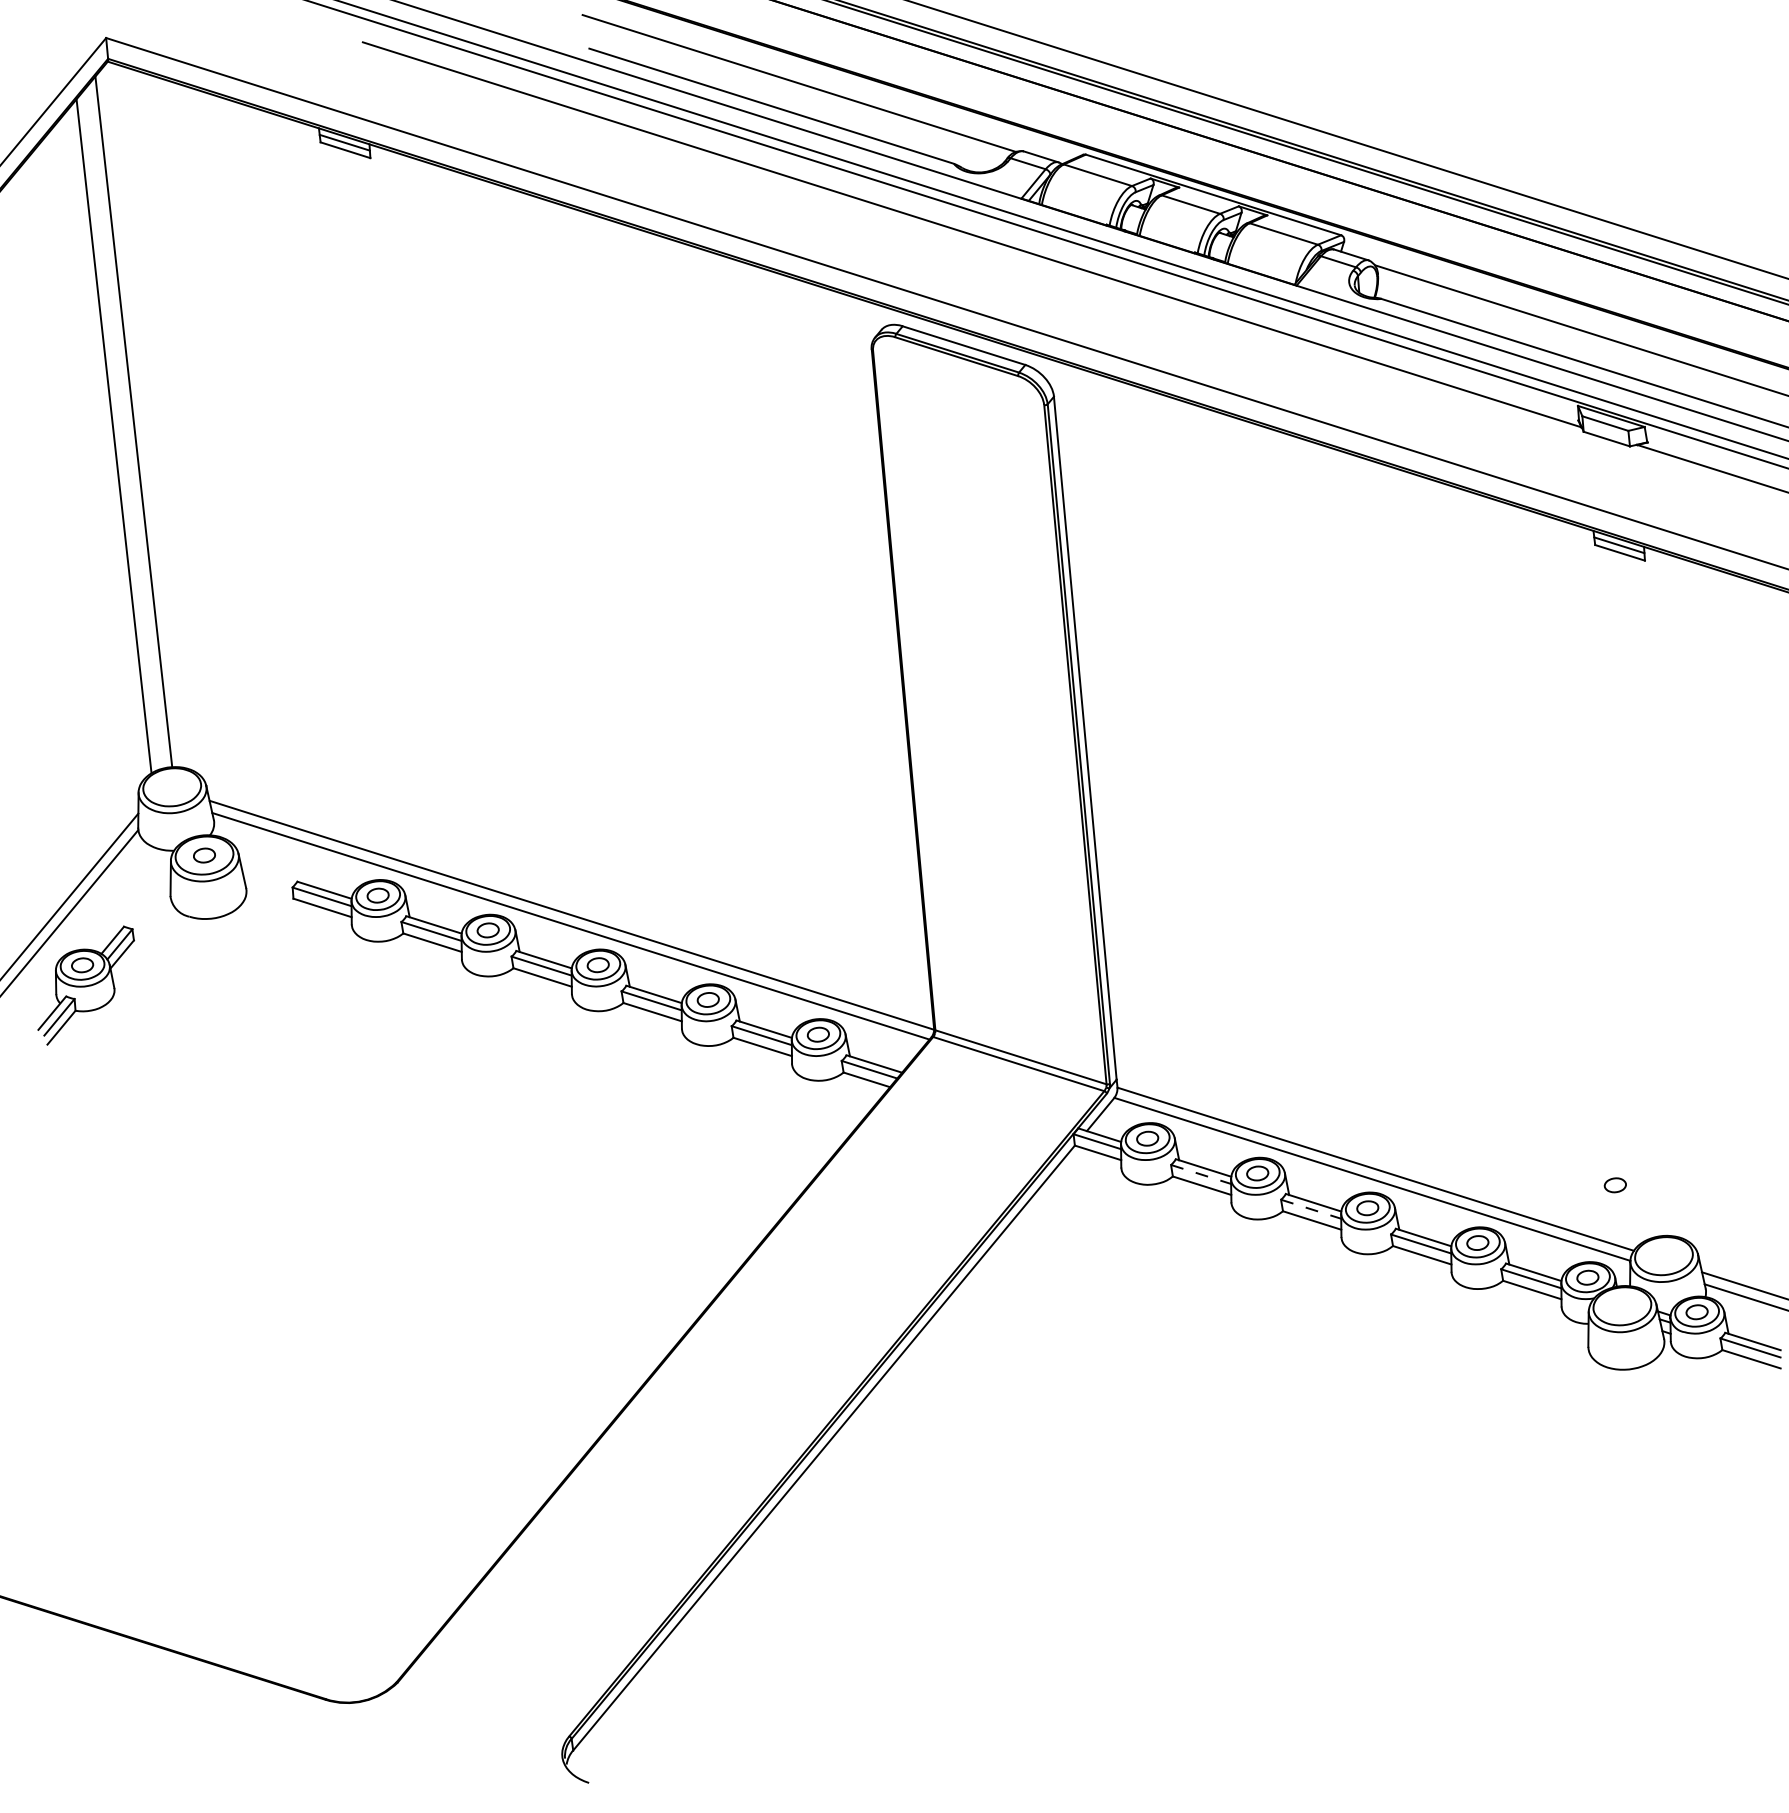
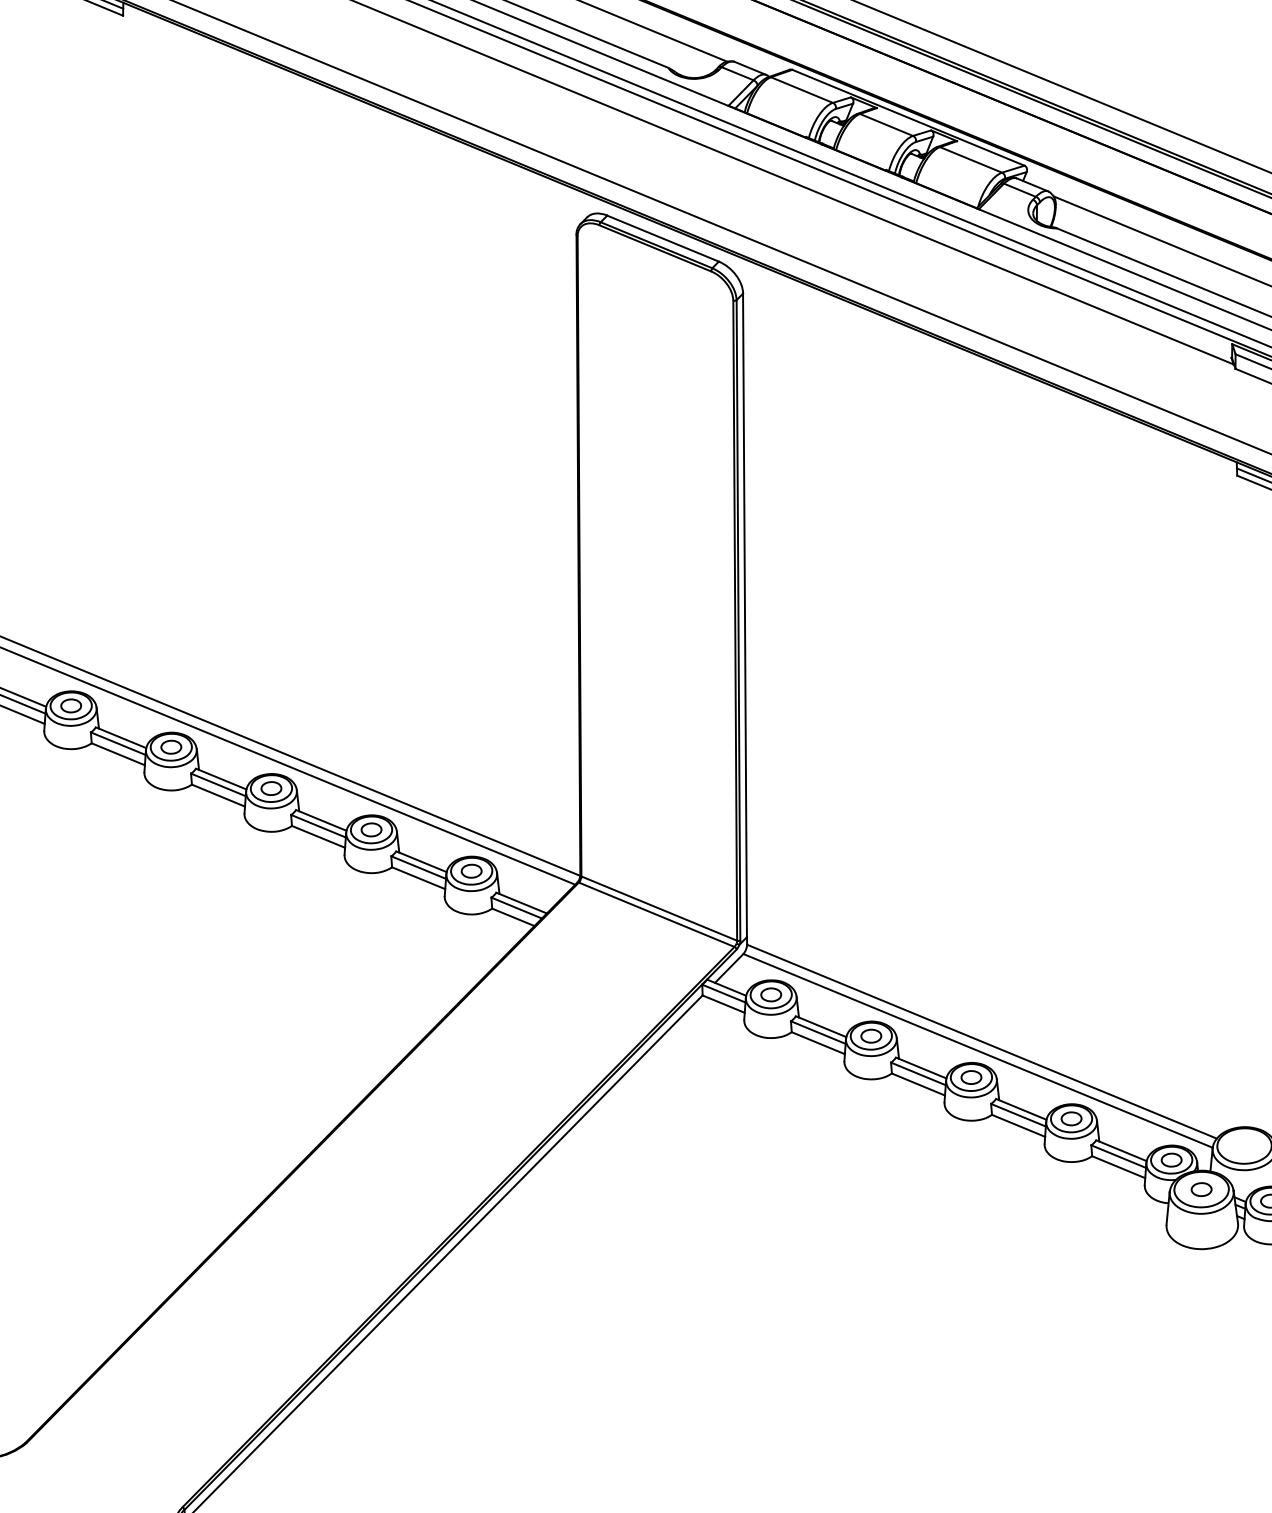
line: (1201, 1174) -> (818, 1032), dashed -> solid
part: (1614, 1185) -> (1200, 1189), moved
line: (1311, 1209) -> (918, 1074), dashed -> solid

